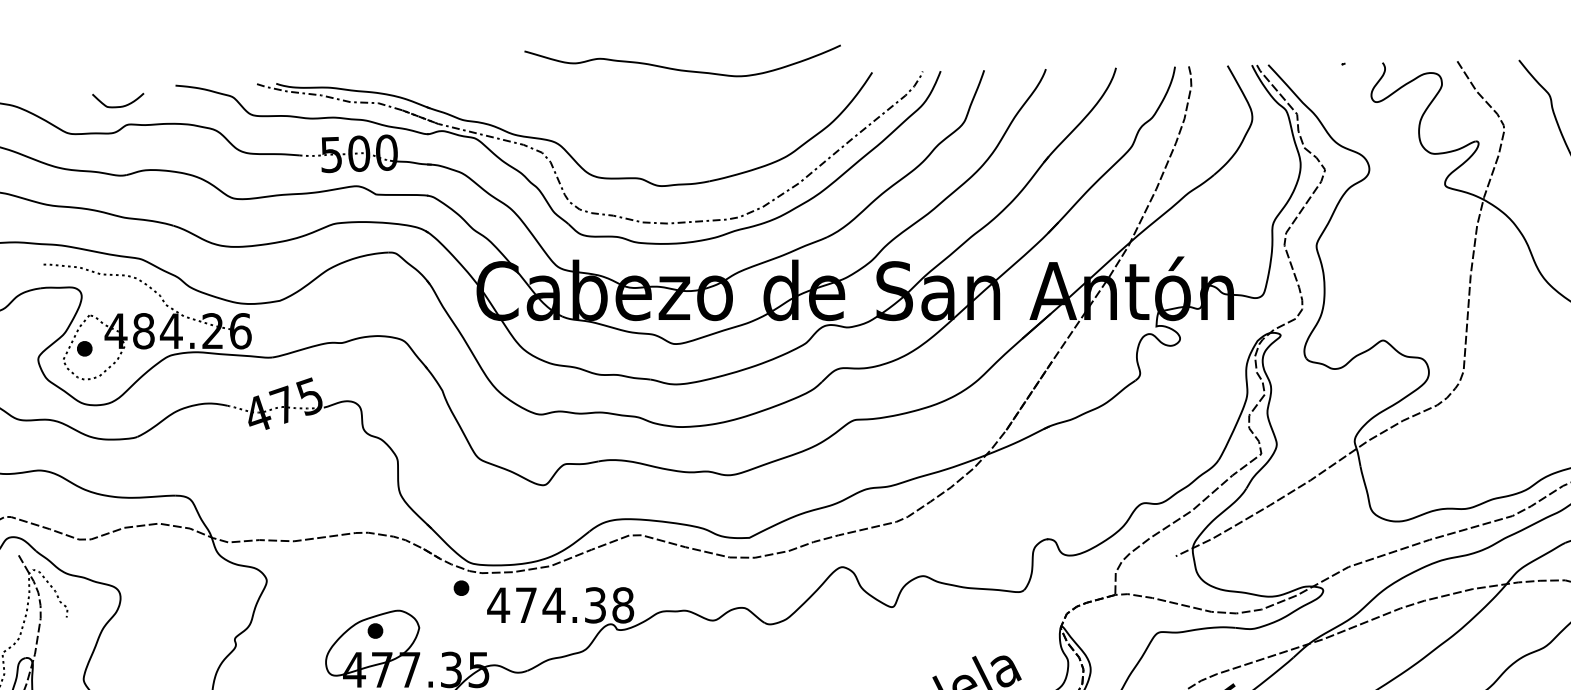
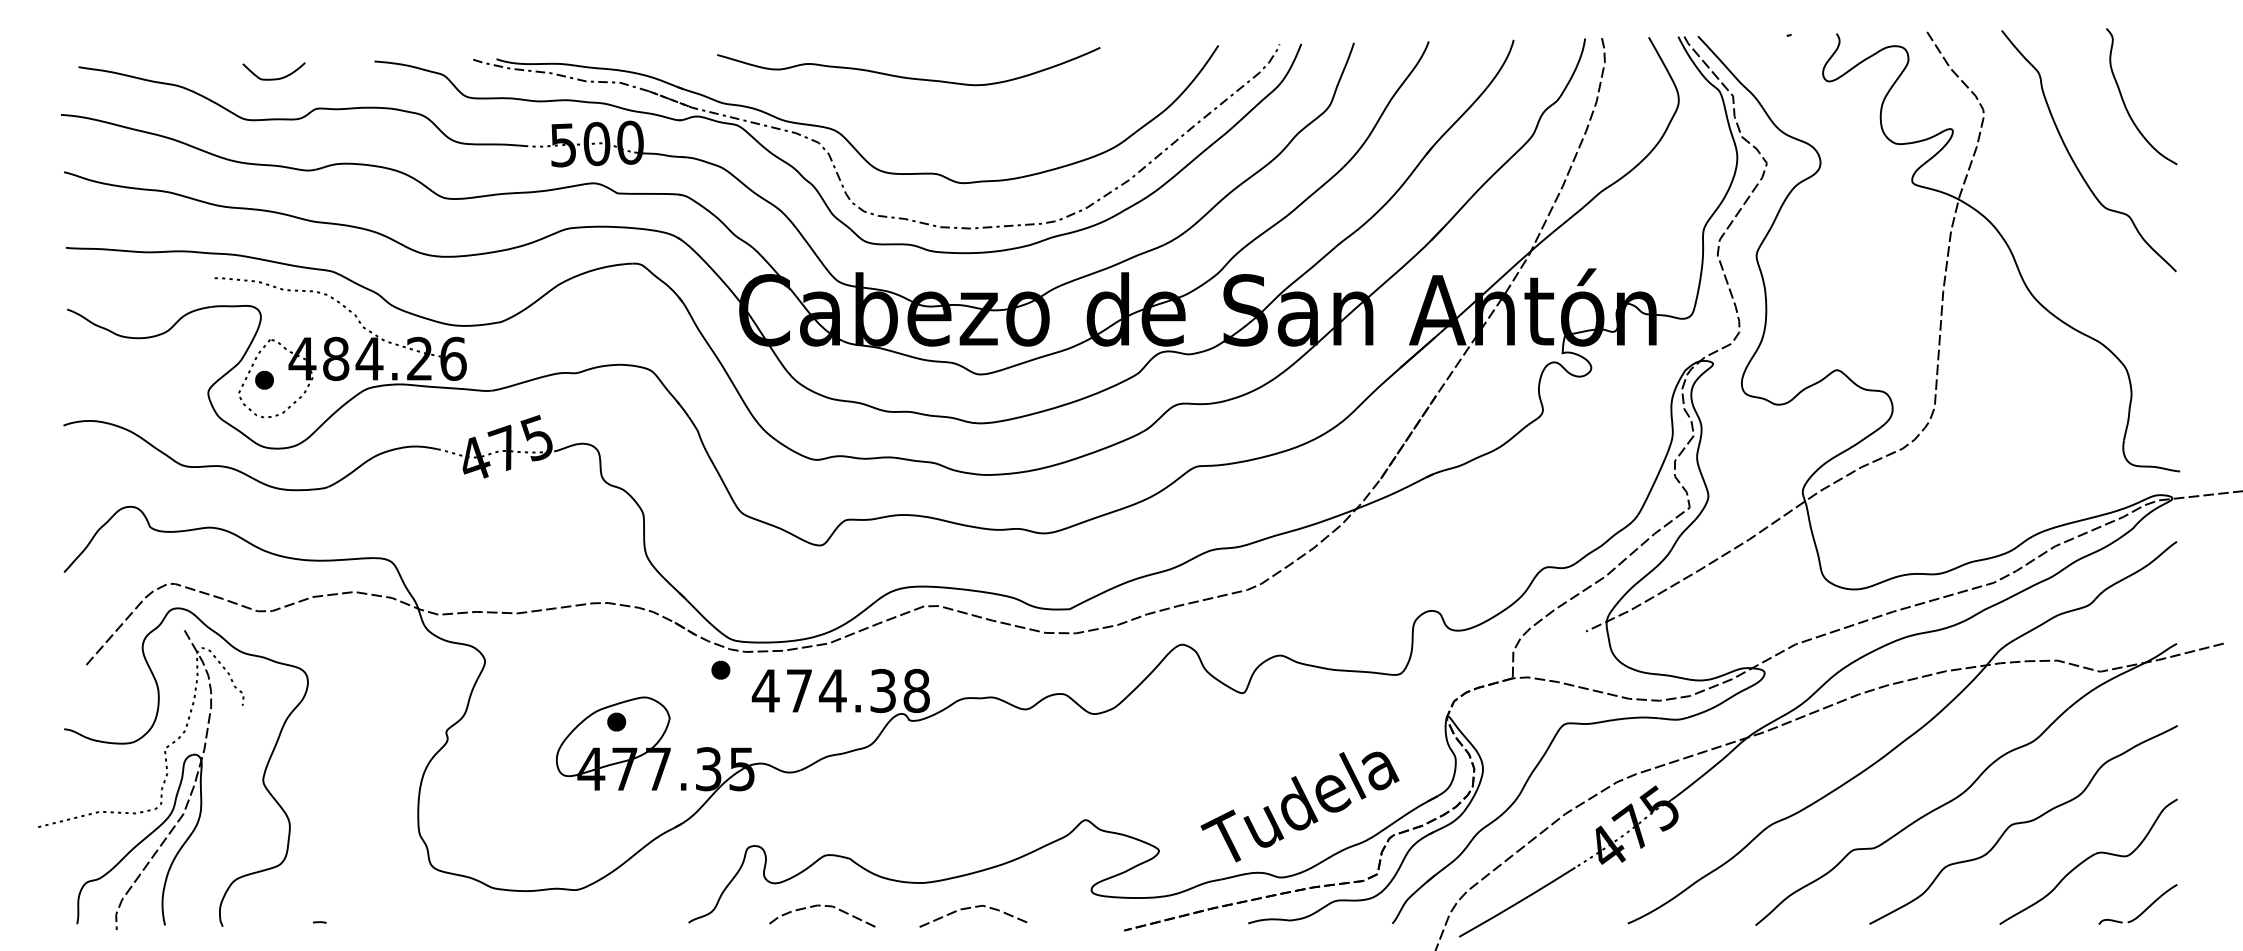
curve: (679, 69) -> (905, 76), moved
curve: (117, 106) -> (273, 78), moved

